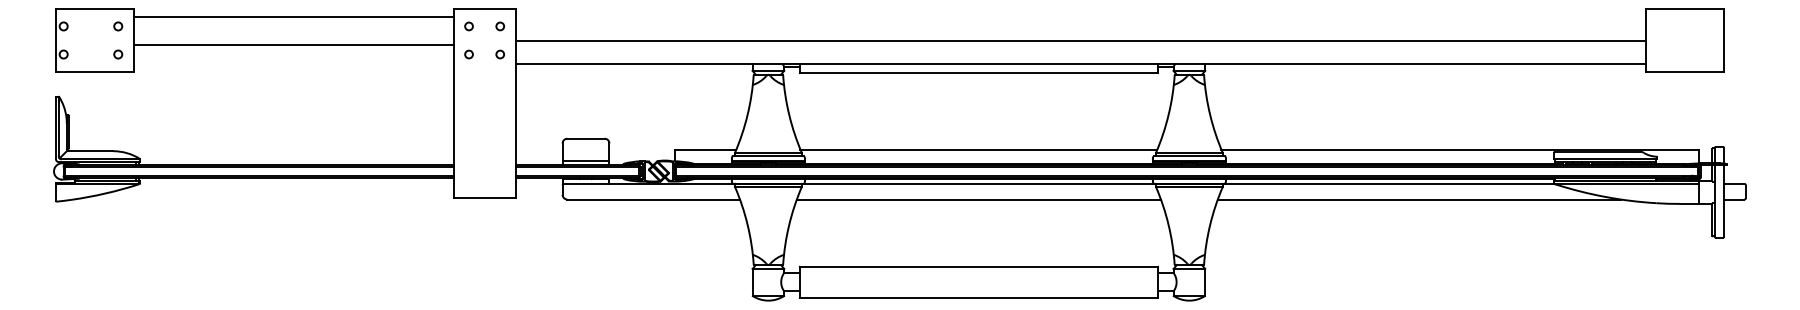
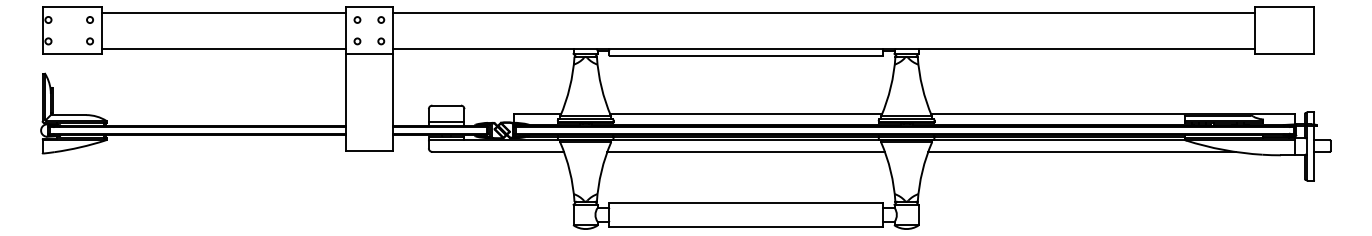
line: (1080, 41) -> (823, 13), moved
line: (293, 44) -> (223, 48), moved
line: (484, 71) -> (369, 54), added

